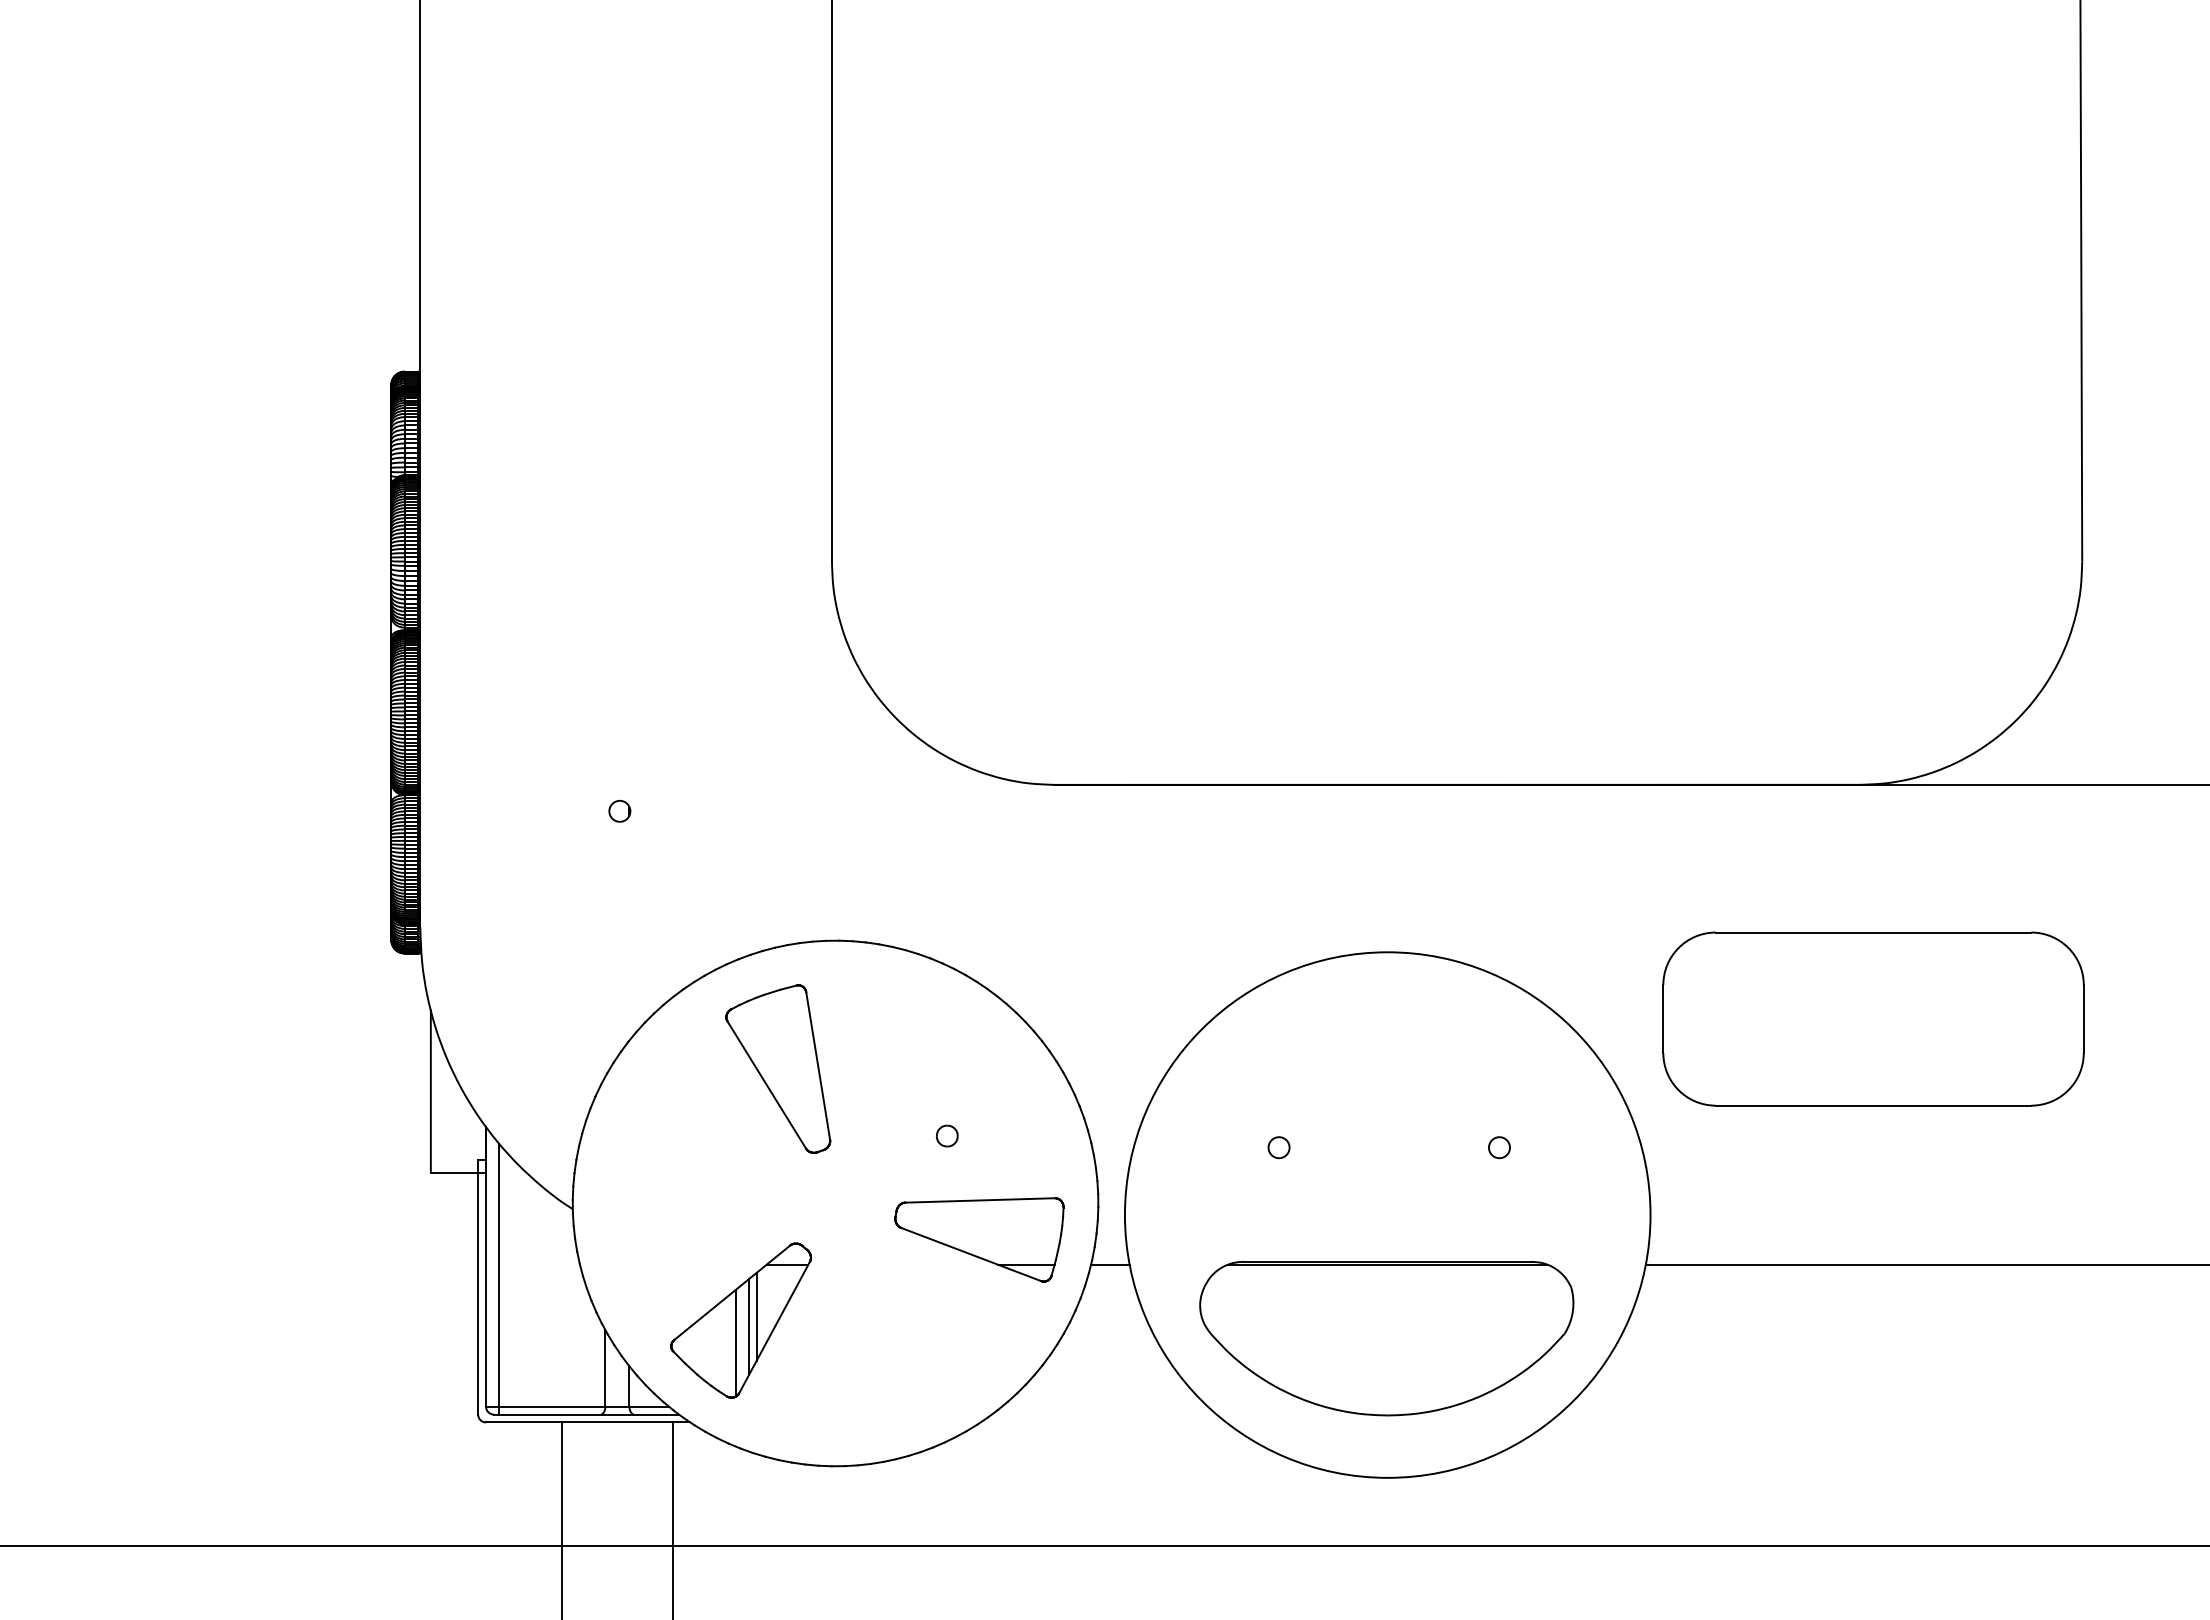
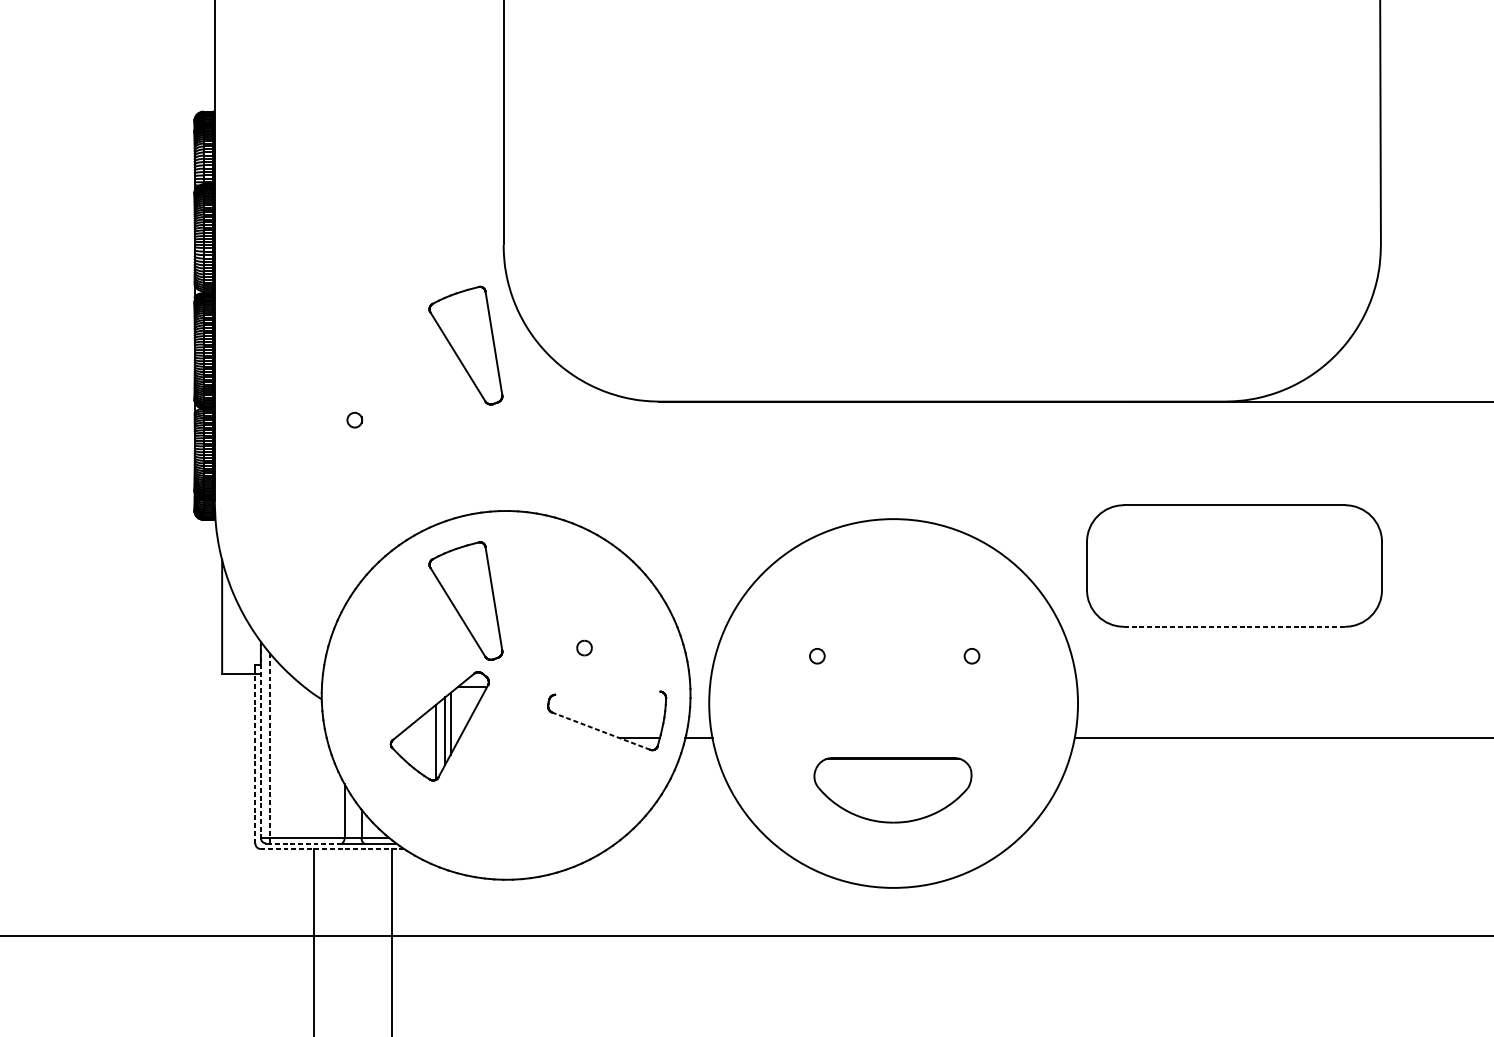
part: (778, 704) -> (466, 345), added
line: (1873, 1105) -> (1234, 626), solid -> dashed
line: (979, 1200) -> (607, 693), removed
line: (971, 1254) -> (601, 731), solid -> dashed
line: (486, 1267) -> (261, 740), solid -> dashed
line: (499, 1275) -> (270, 745), solid -> dashed
line: (478, 1293) -> (255, 758), solid -> dashed
part: (740, 1320) -> (439, 726), moved
part: (1386, 1338) -> (892, 790), size x0.6
line: (550, 1414) -> (306, 843), solid -> dashed
line: (587, 1422) -> (332, 849), solid -> dashed

